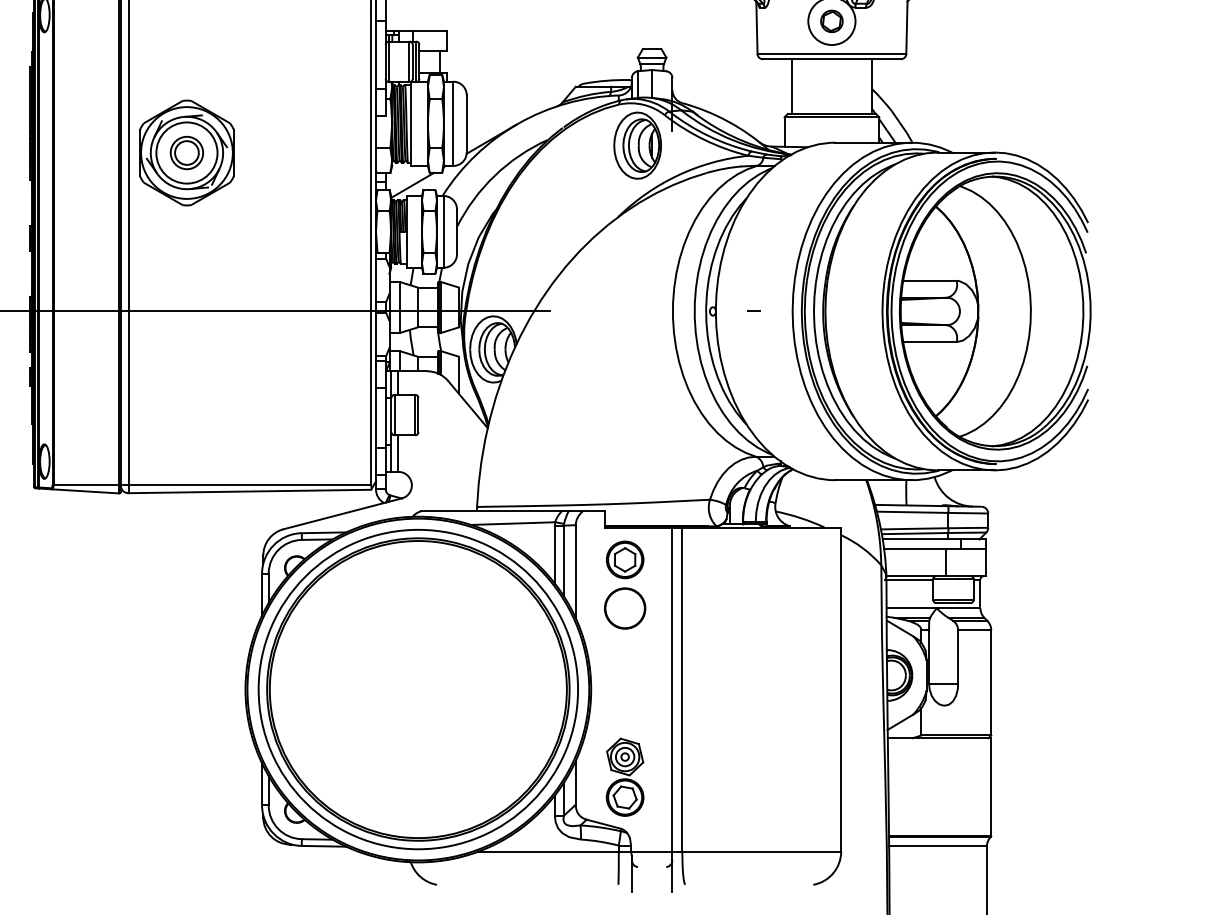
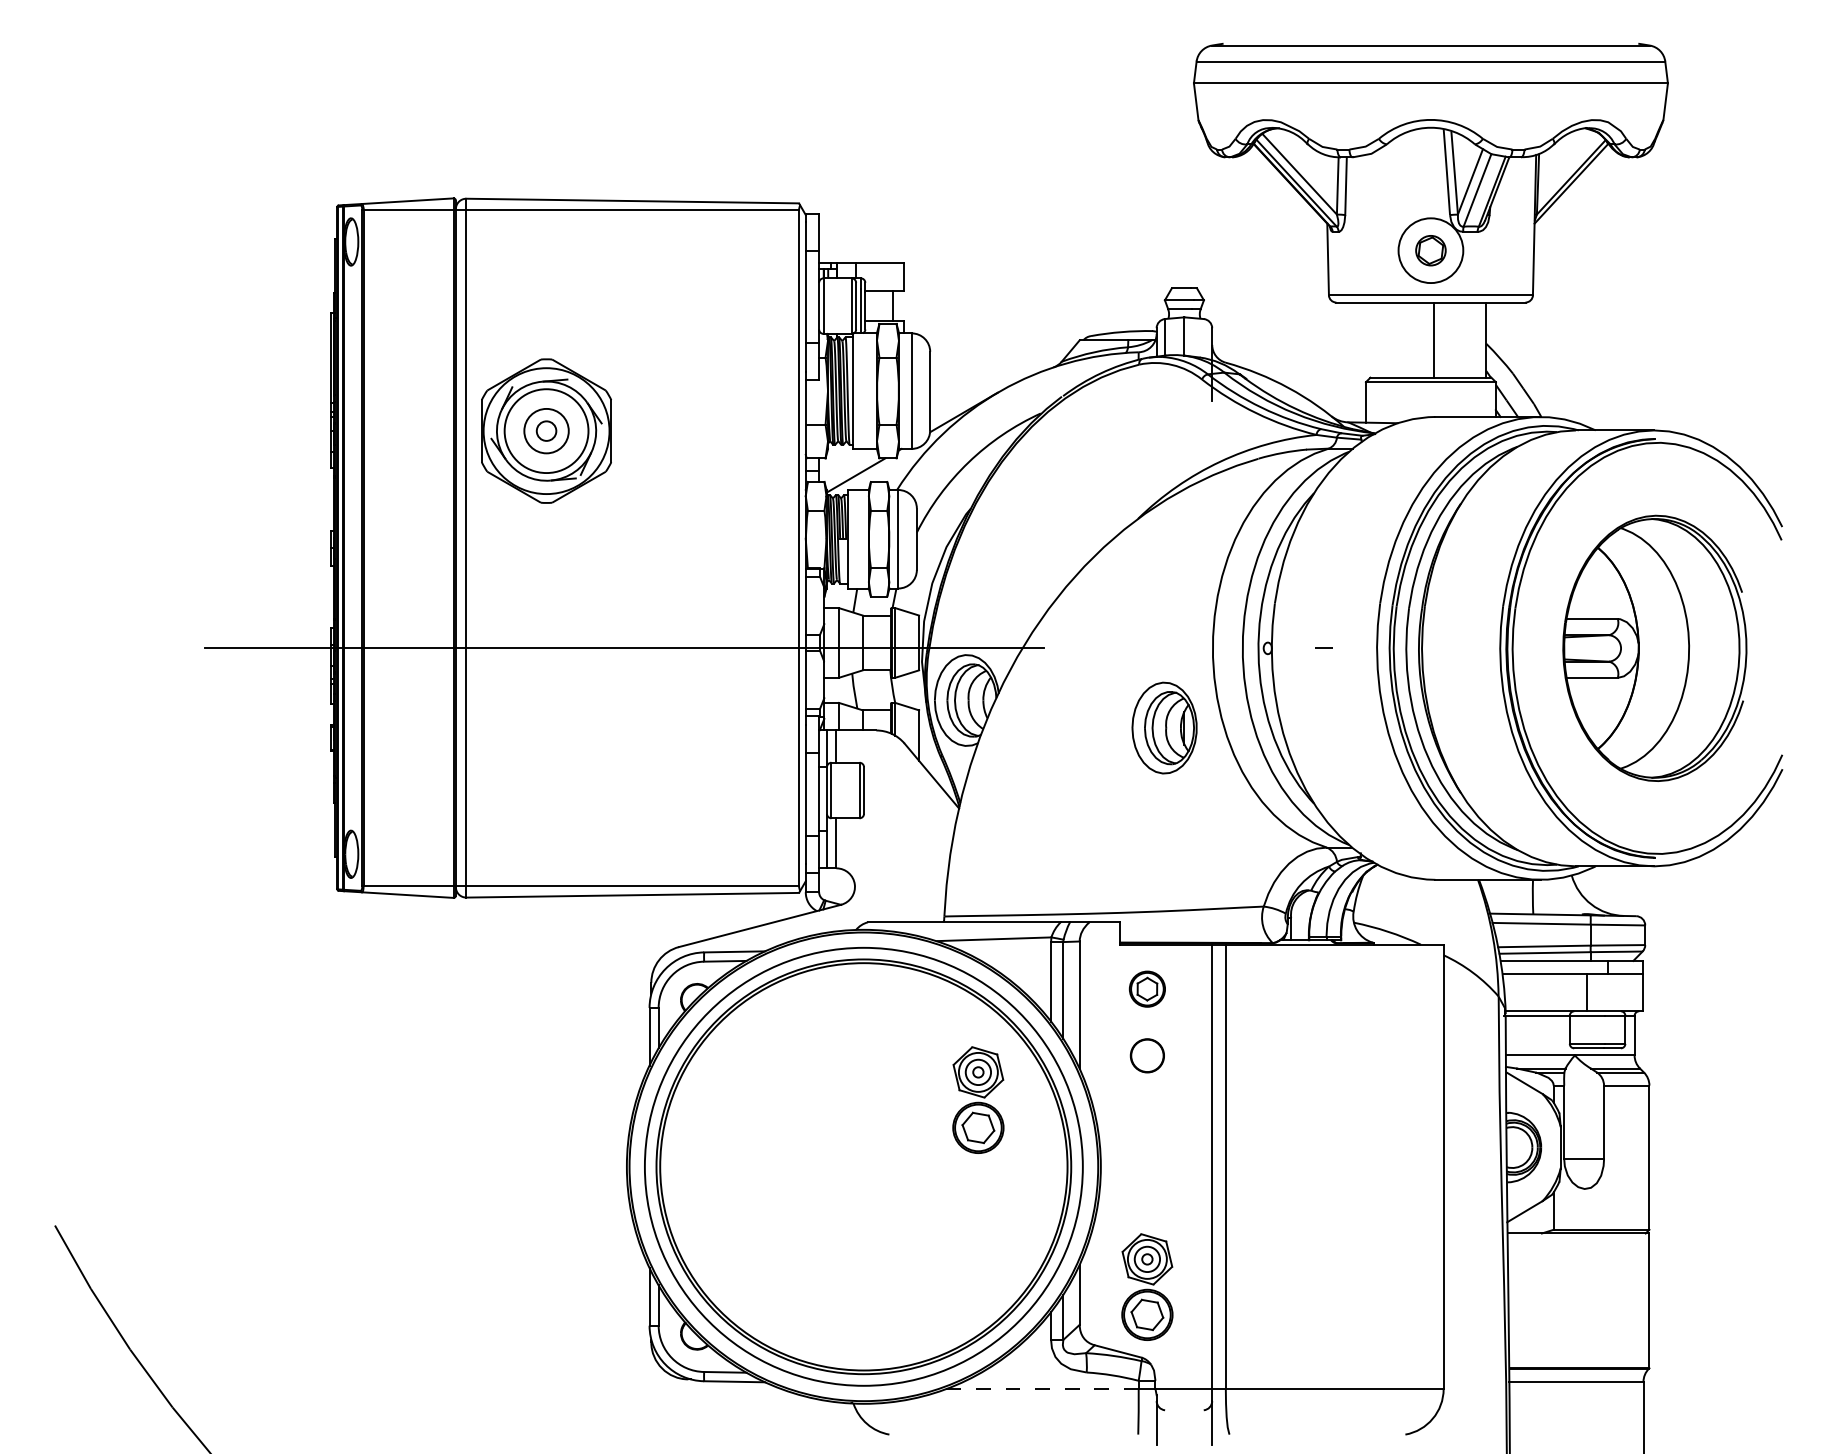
line: (791, 86) -> (1433, 339), moved
part: (637, 145) -> (1164, 727), moved
circle: (186, 152) -> (546, 430), size x0.6
part: (994, 311) -> (1654, 648), size x0.7
part: (625, 560) -> (1147, 989), size x0.7
part: (625, 608) -> (1147, 1055), size x0.6
part: (501, 640) -> (978, 1099), added
line: (549, 851) -> (1043, 1389), solid -> dashed

